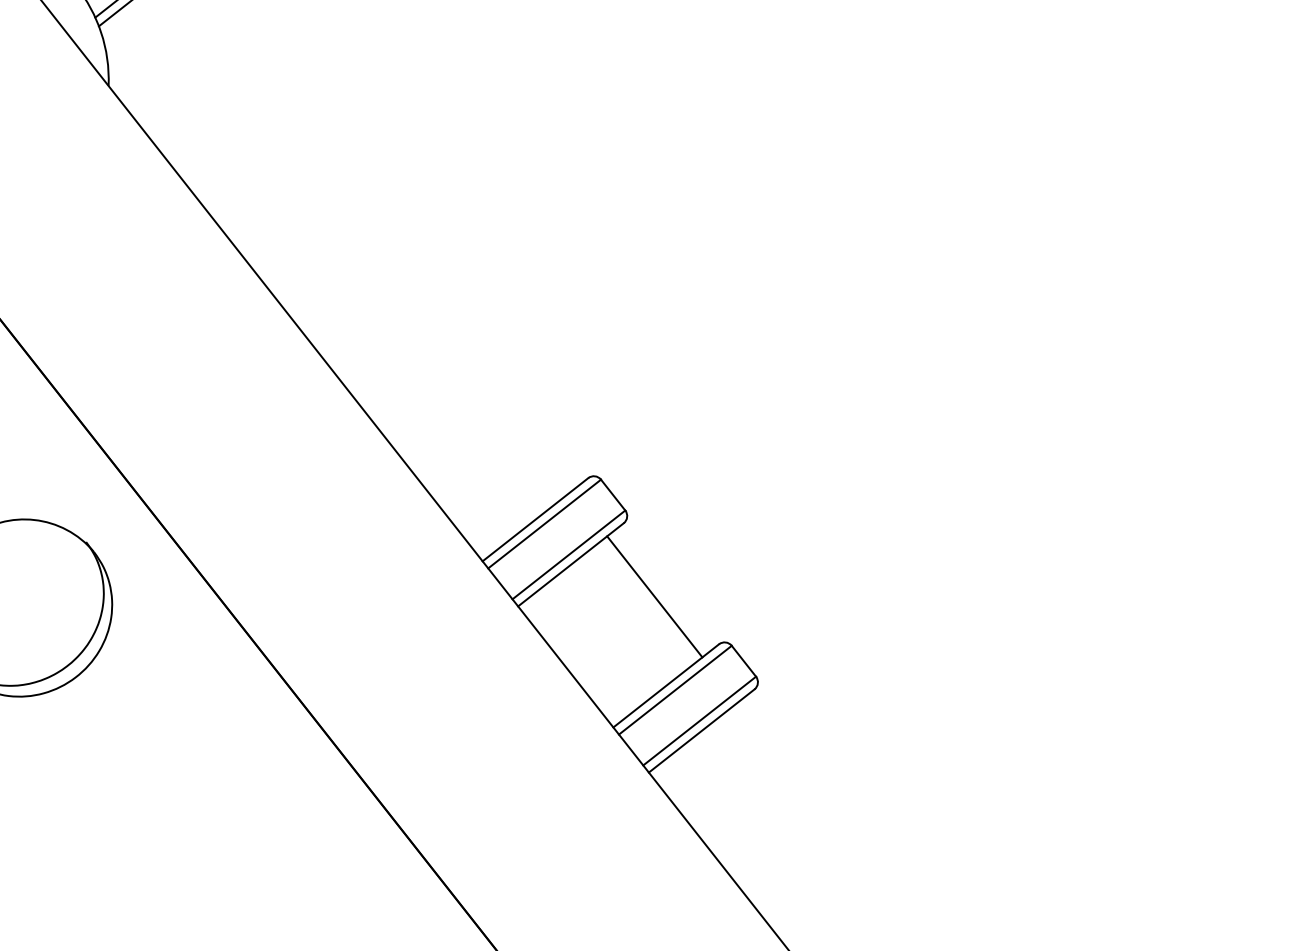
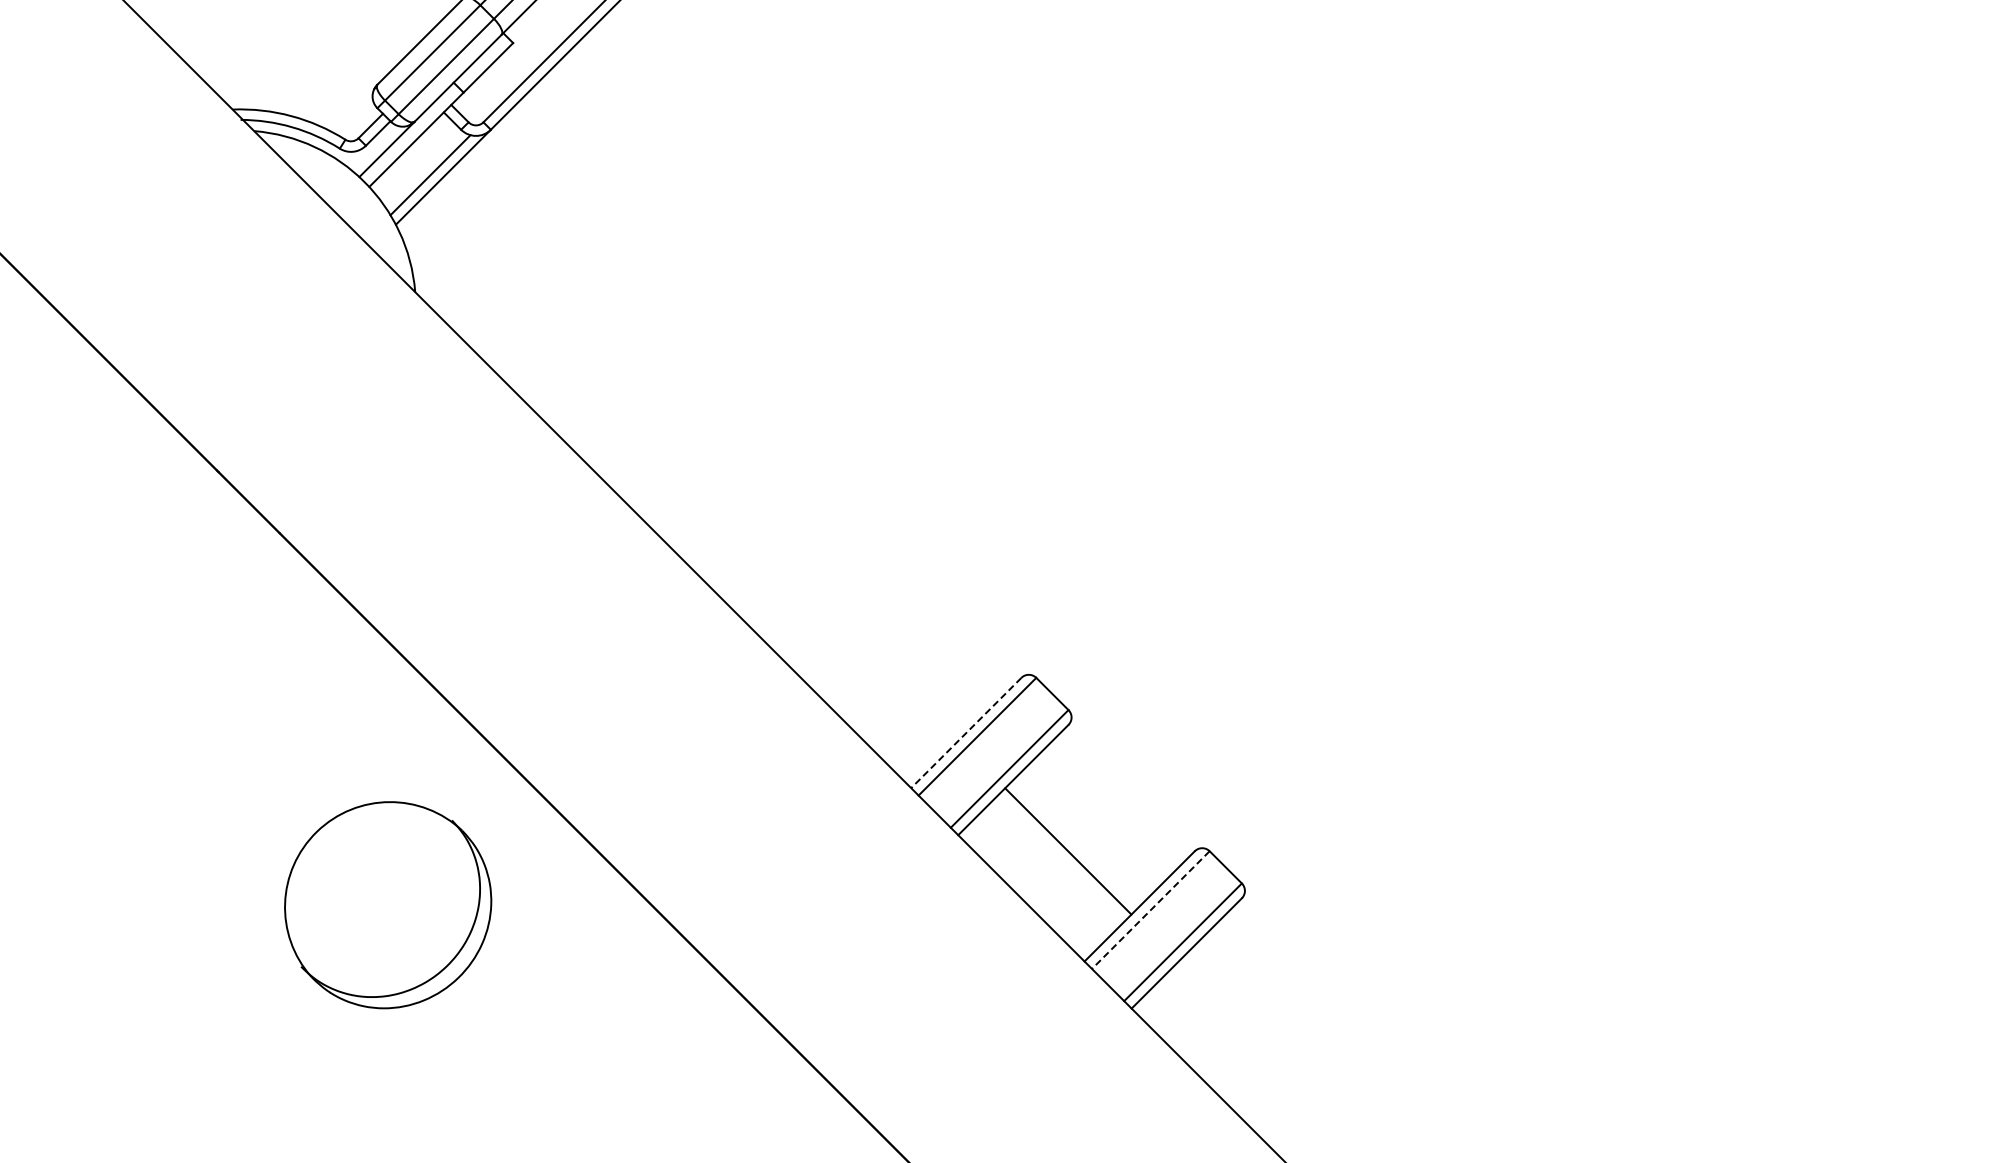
line: (535, 520) -> (966, 733), solid -> dashed
line: (654, 596) -> (1068, 851), moved
line: (675, 690) -> (1150, 910), solid -> dashed

